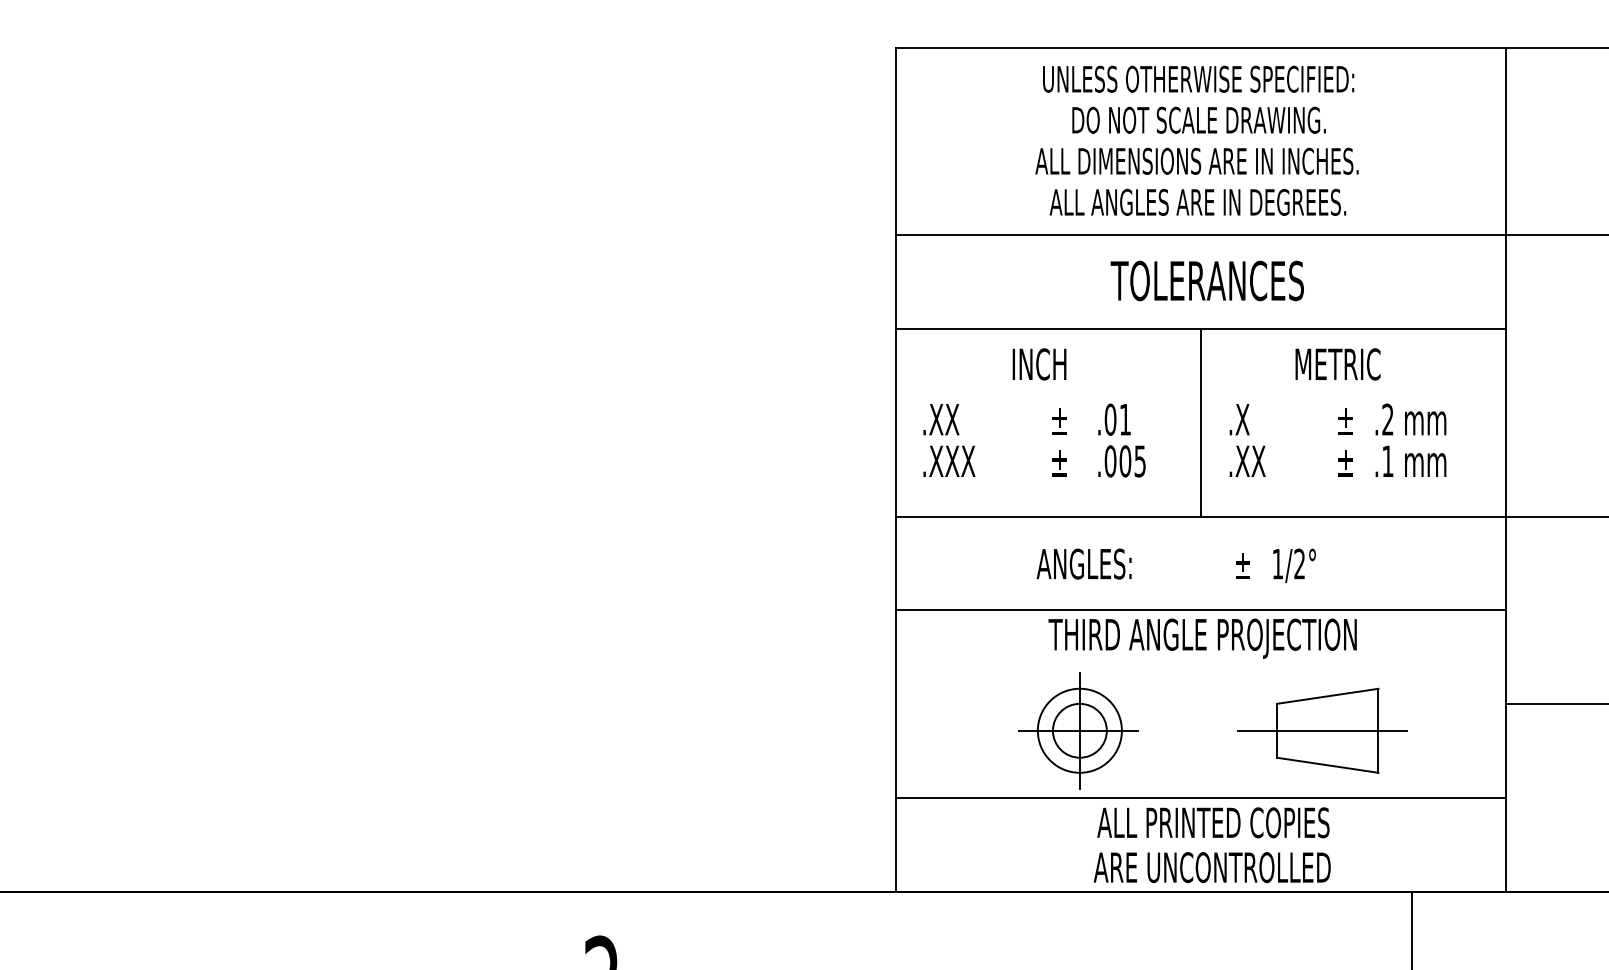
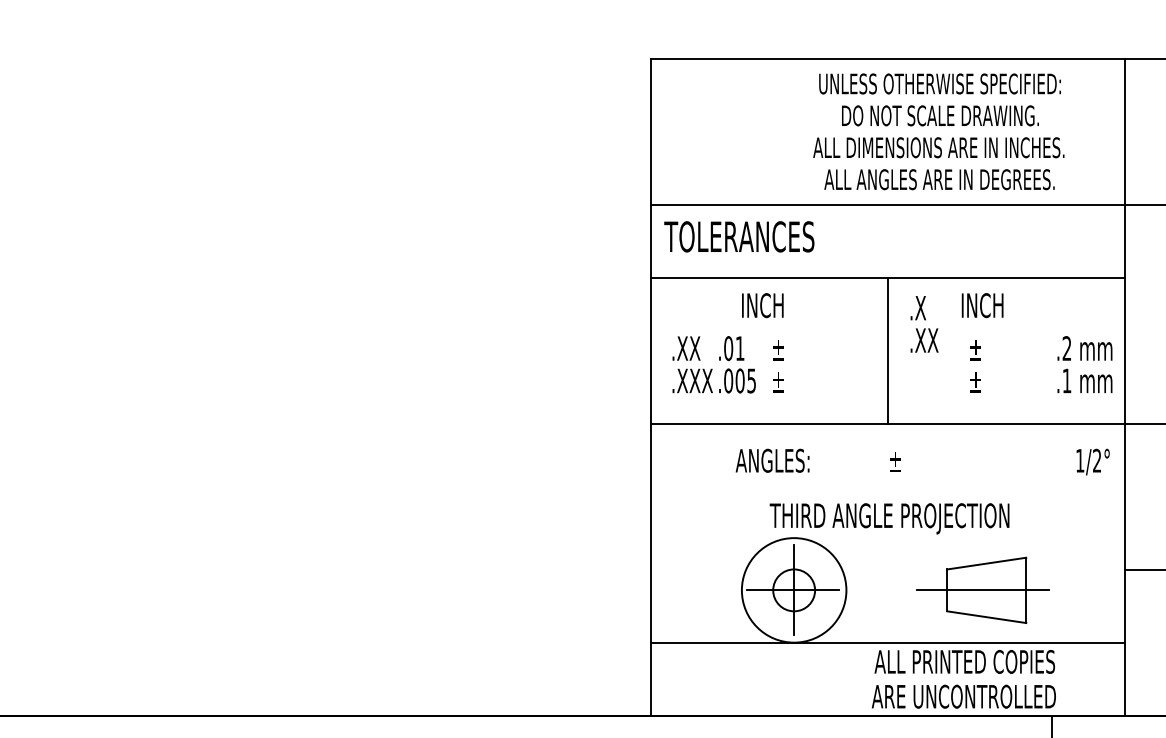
text: (1196, 140) -> (938, 131), moved
text: (1206, 280) -> (738, 236), moved
text: (1338, 364) -> (995, 305), METRIC -> INCH
text: (1410, 439) -> (1084, 363), moved
text: (1121, 440) -> (737, 364), moved
text: (1247, 440) -> (924, 324), moved
text: (1345, 442) -> (975, 366), moved
text: (1142, 563) -> (817, 460), moved
text: (1294, 565) -> (1093, 461), moved
line: (1200, 610) -> (887, 496), removed
circle: (1079, 730) -> (793, 590), size x1.6
text: (1211, 845) -> (963, 679), moved

